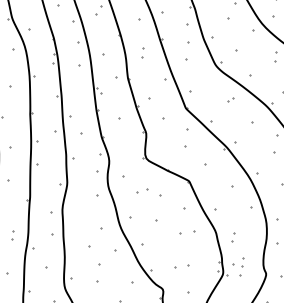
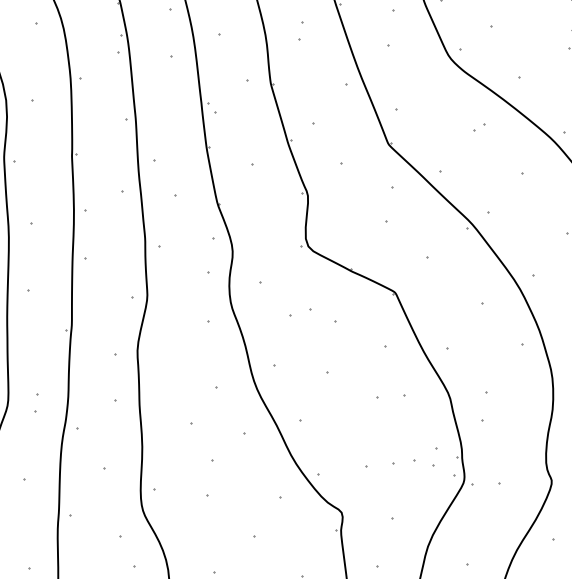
part: (233, 237) -> (485, 406), size x1.6
part: (238, 262) -> (426, 457), moved

